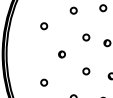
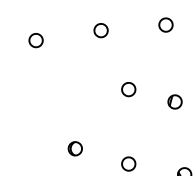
part: (44, 26) -> (36, 41), moved
part: (61, 54) -> (74, 148), moved

